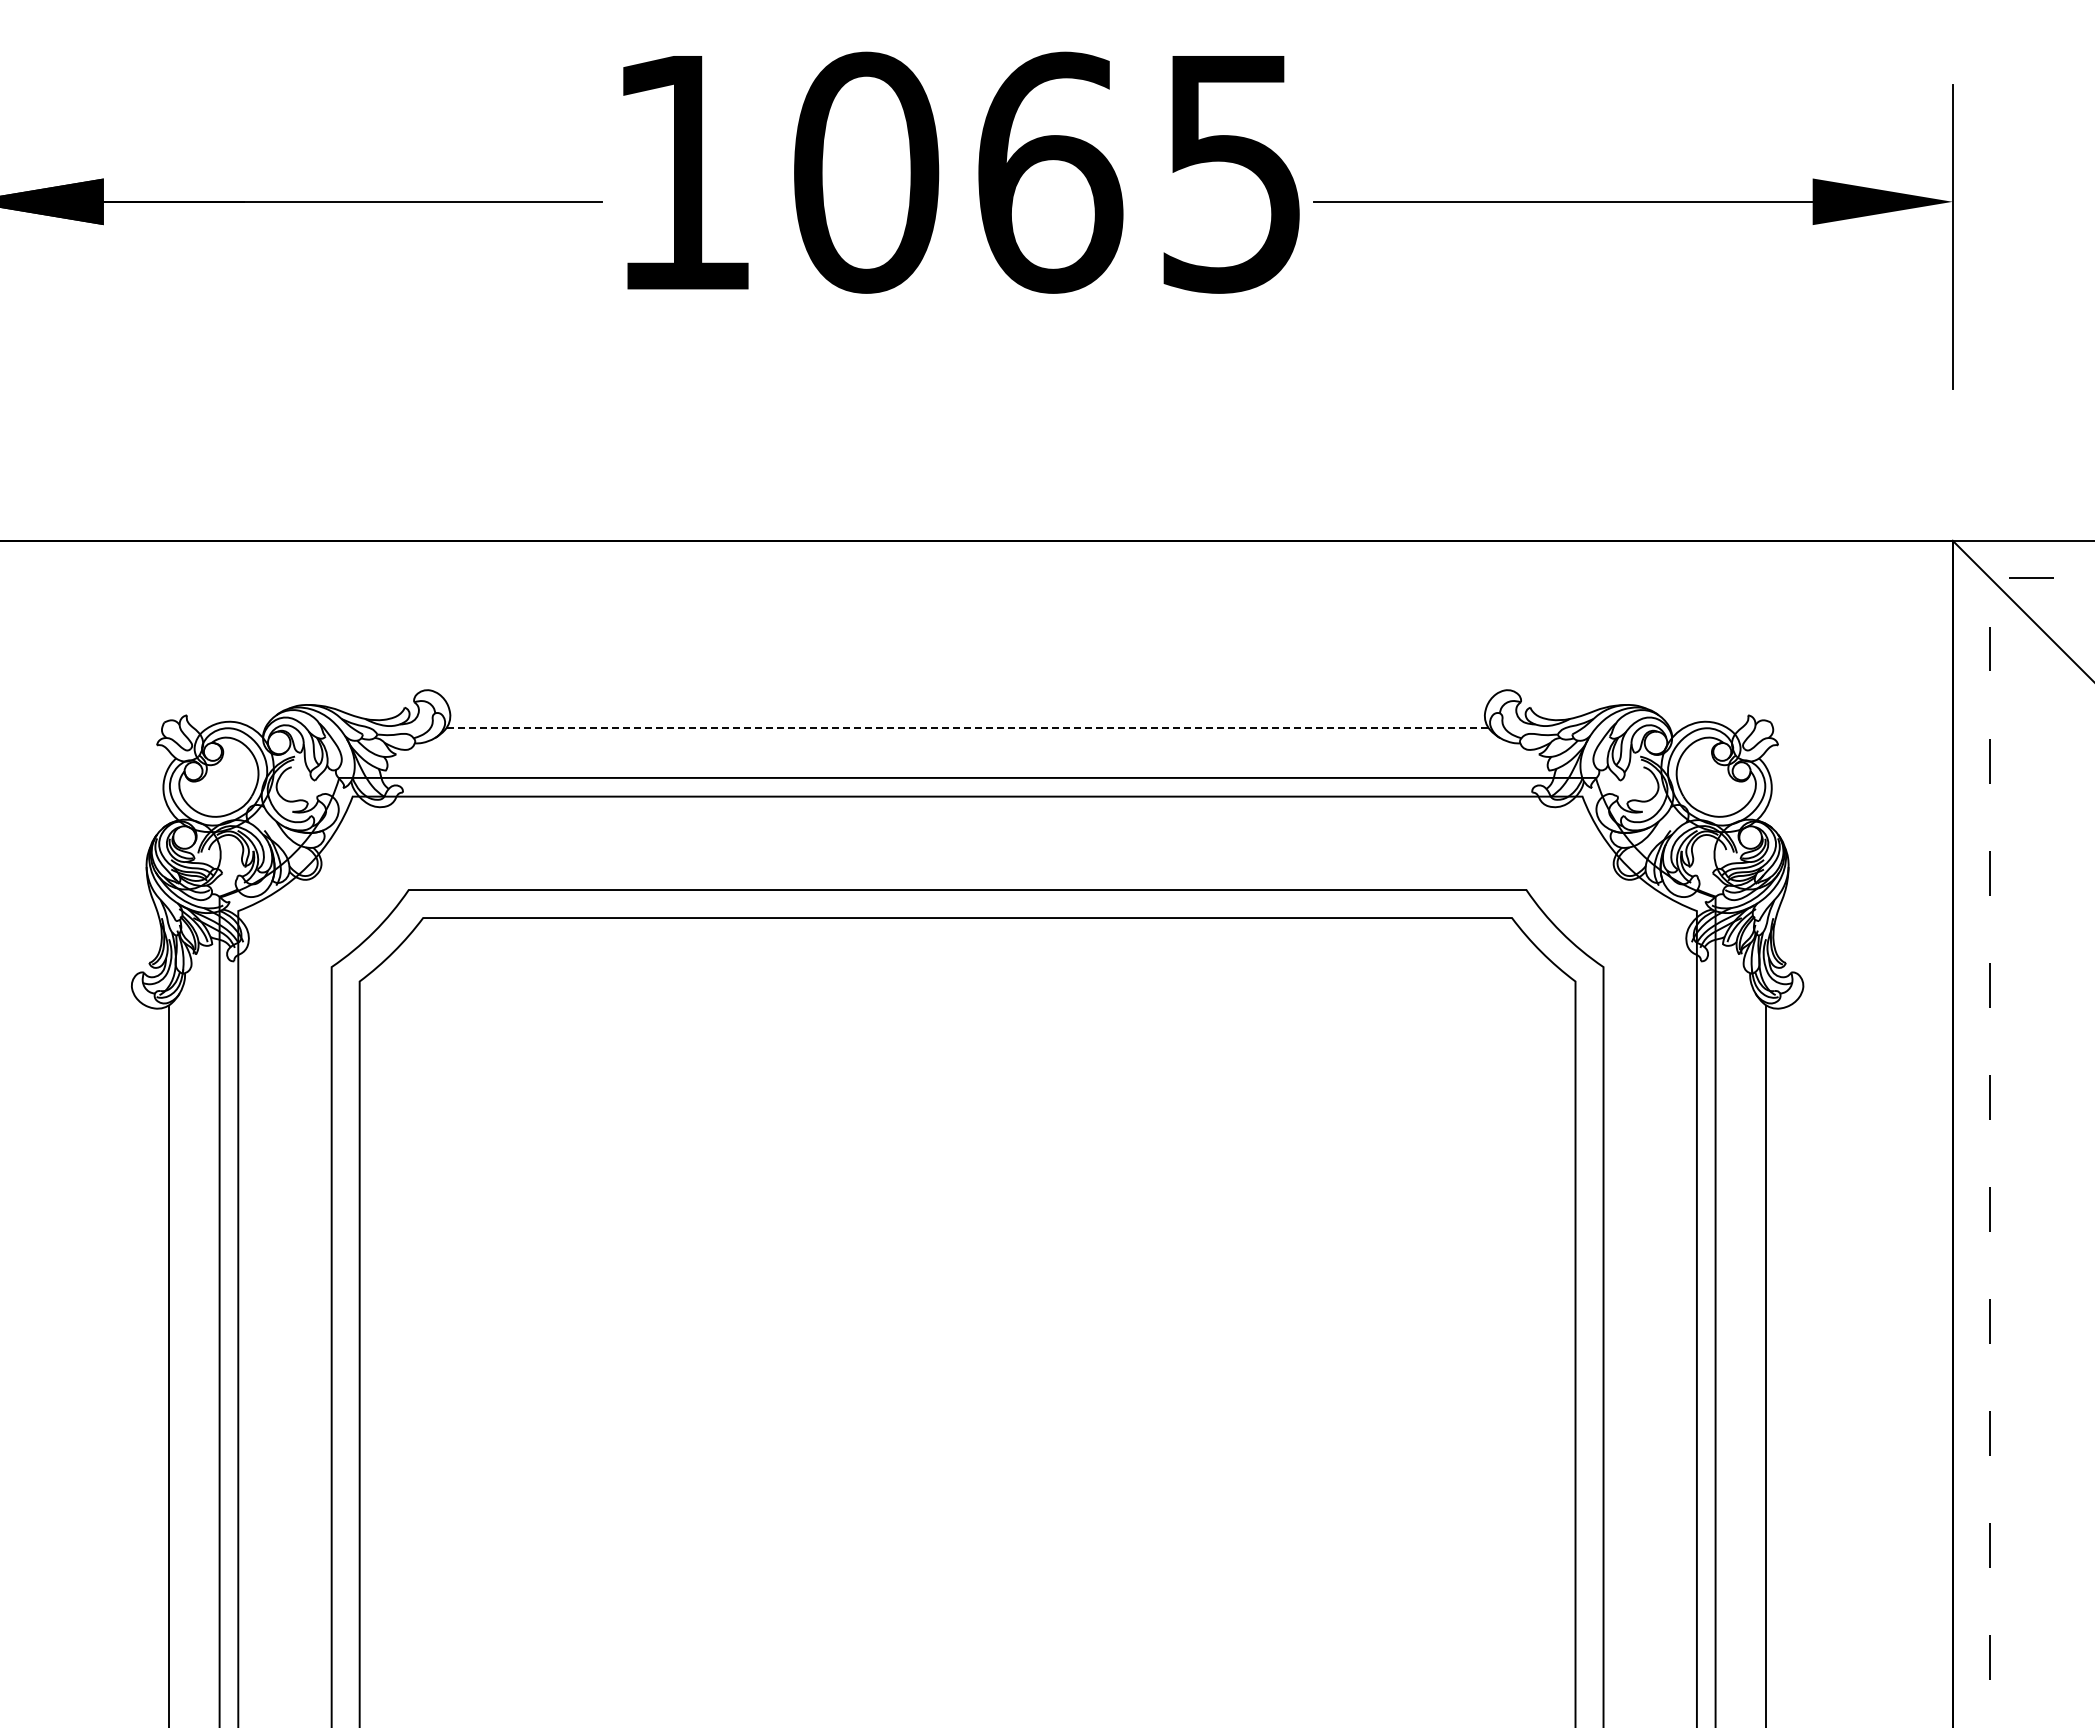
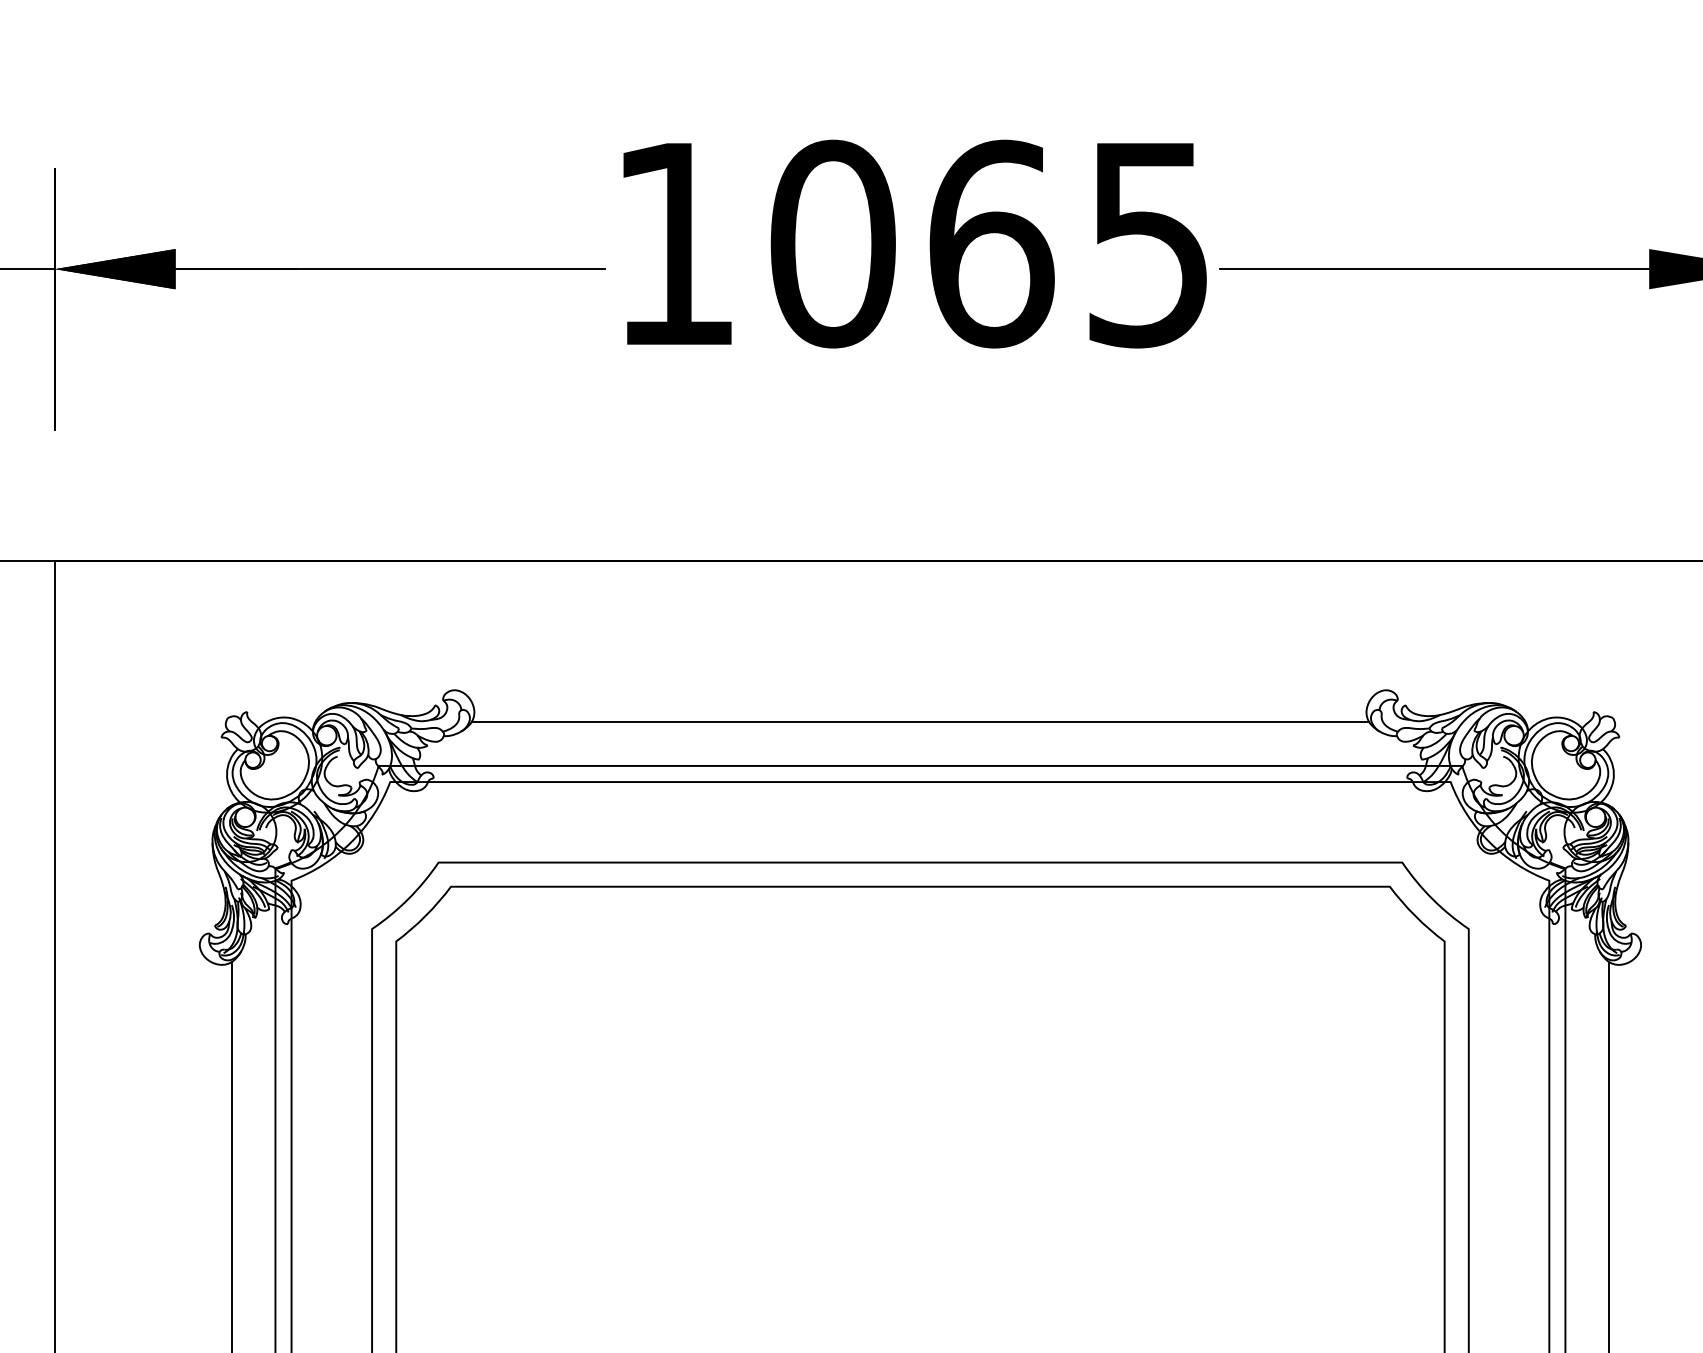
line: (967, 727) -> (920, 722), dashed -> solid

